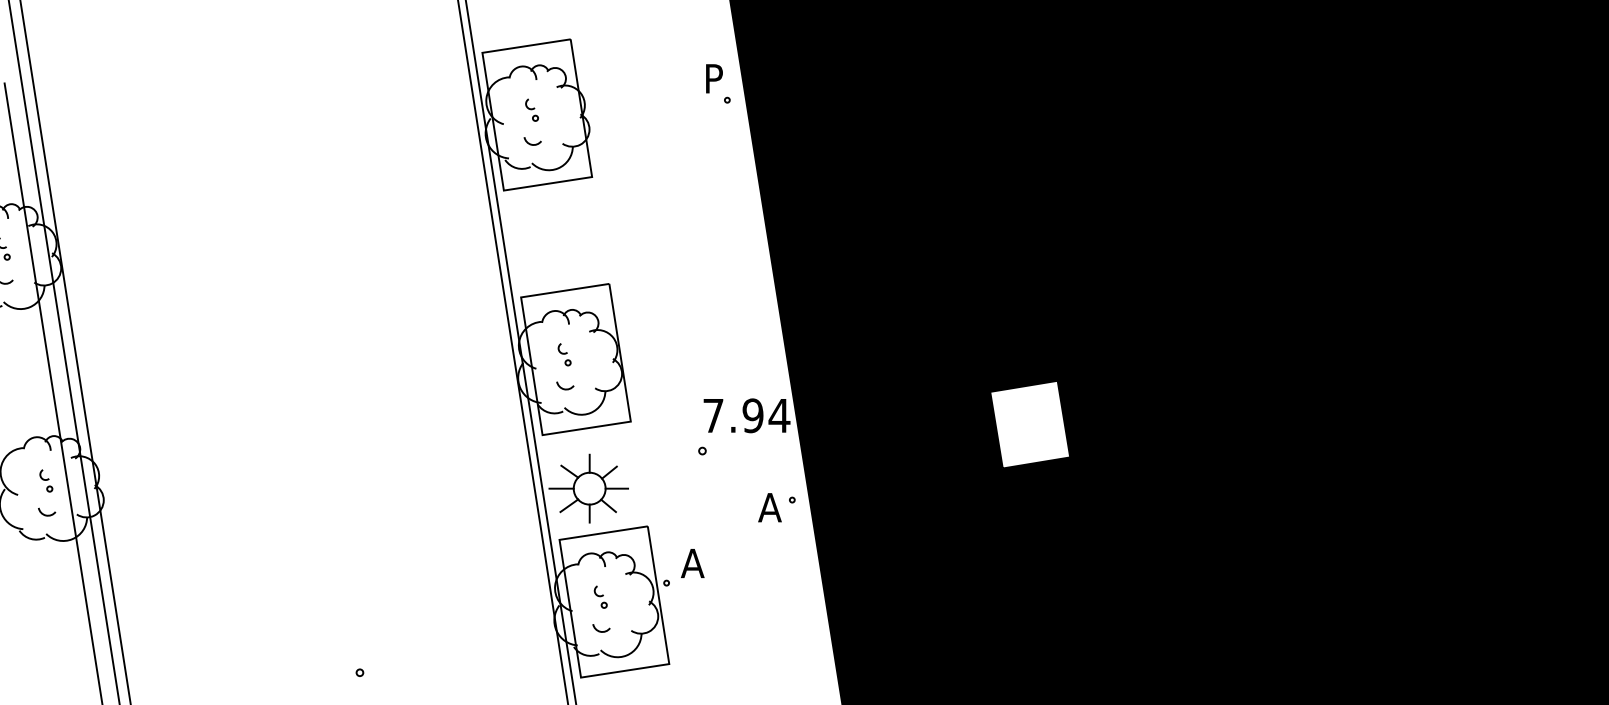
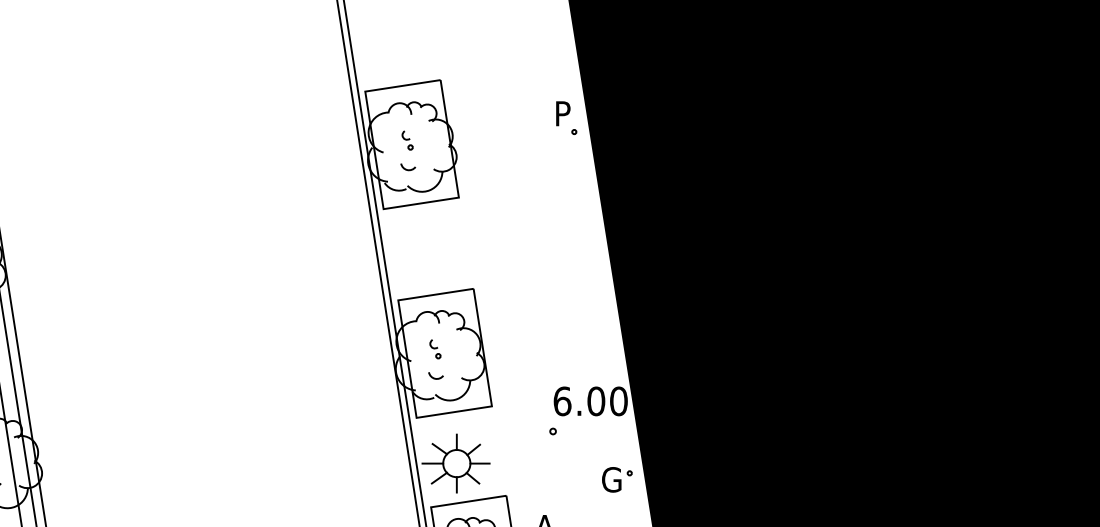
text: (746, 415) -> (590, 401), 7.94 -> 6.00
fill: (1030, 424) -> (833, 408), added
text: (770, 507) -> (611, 479), A -> G

